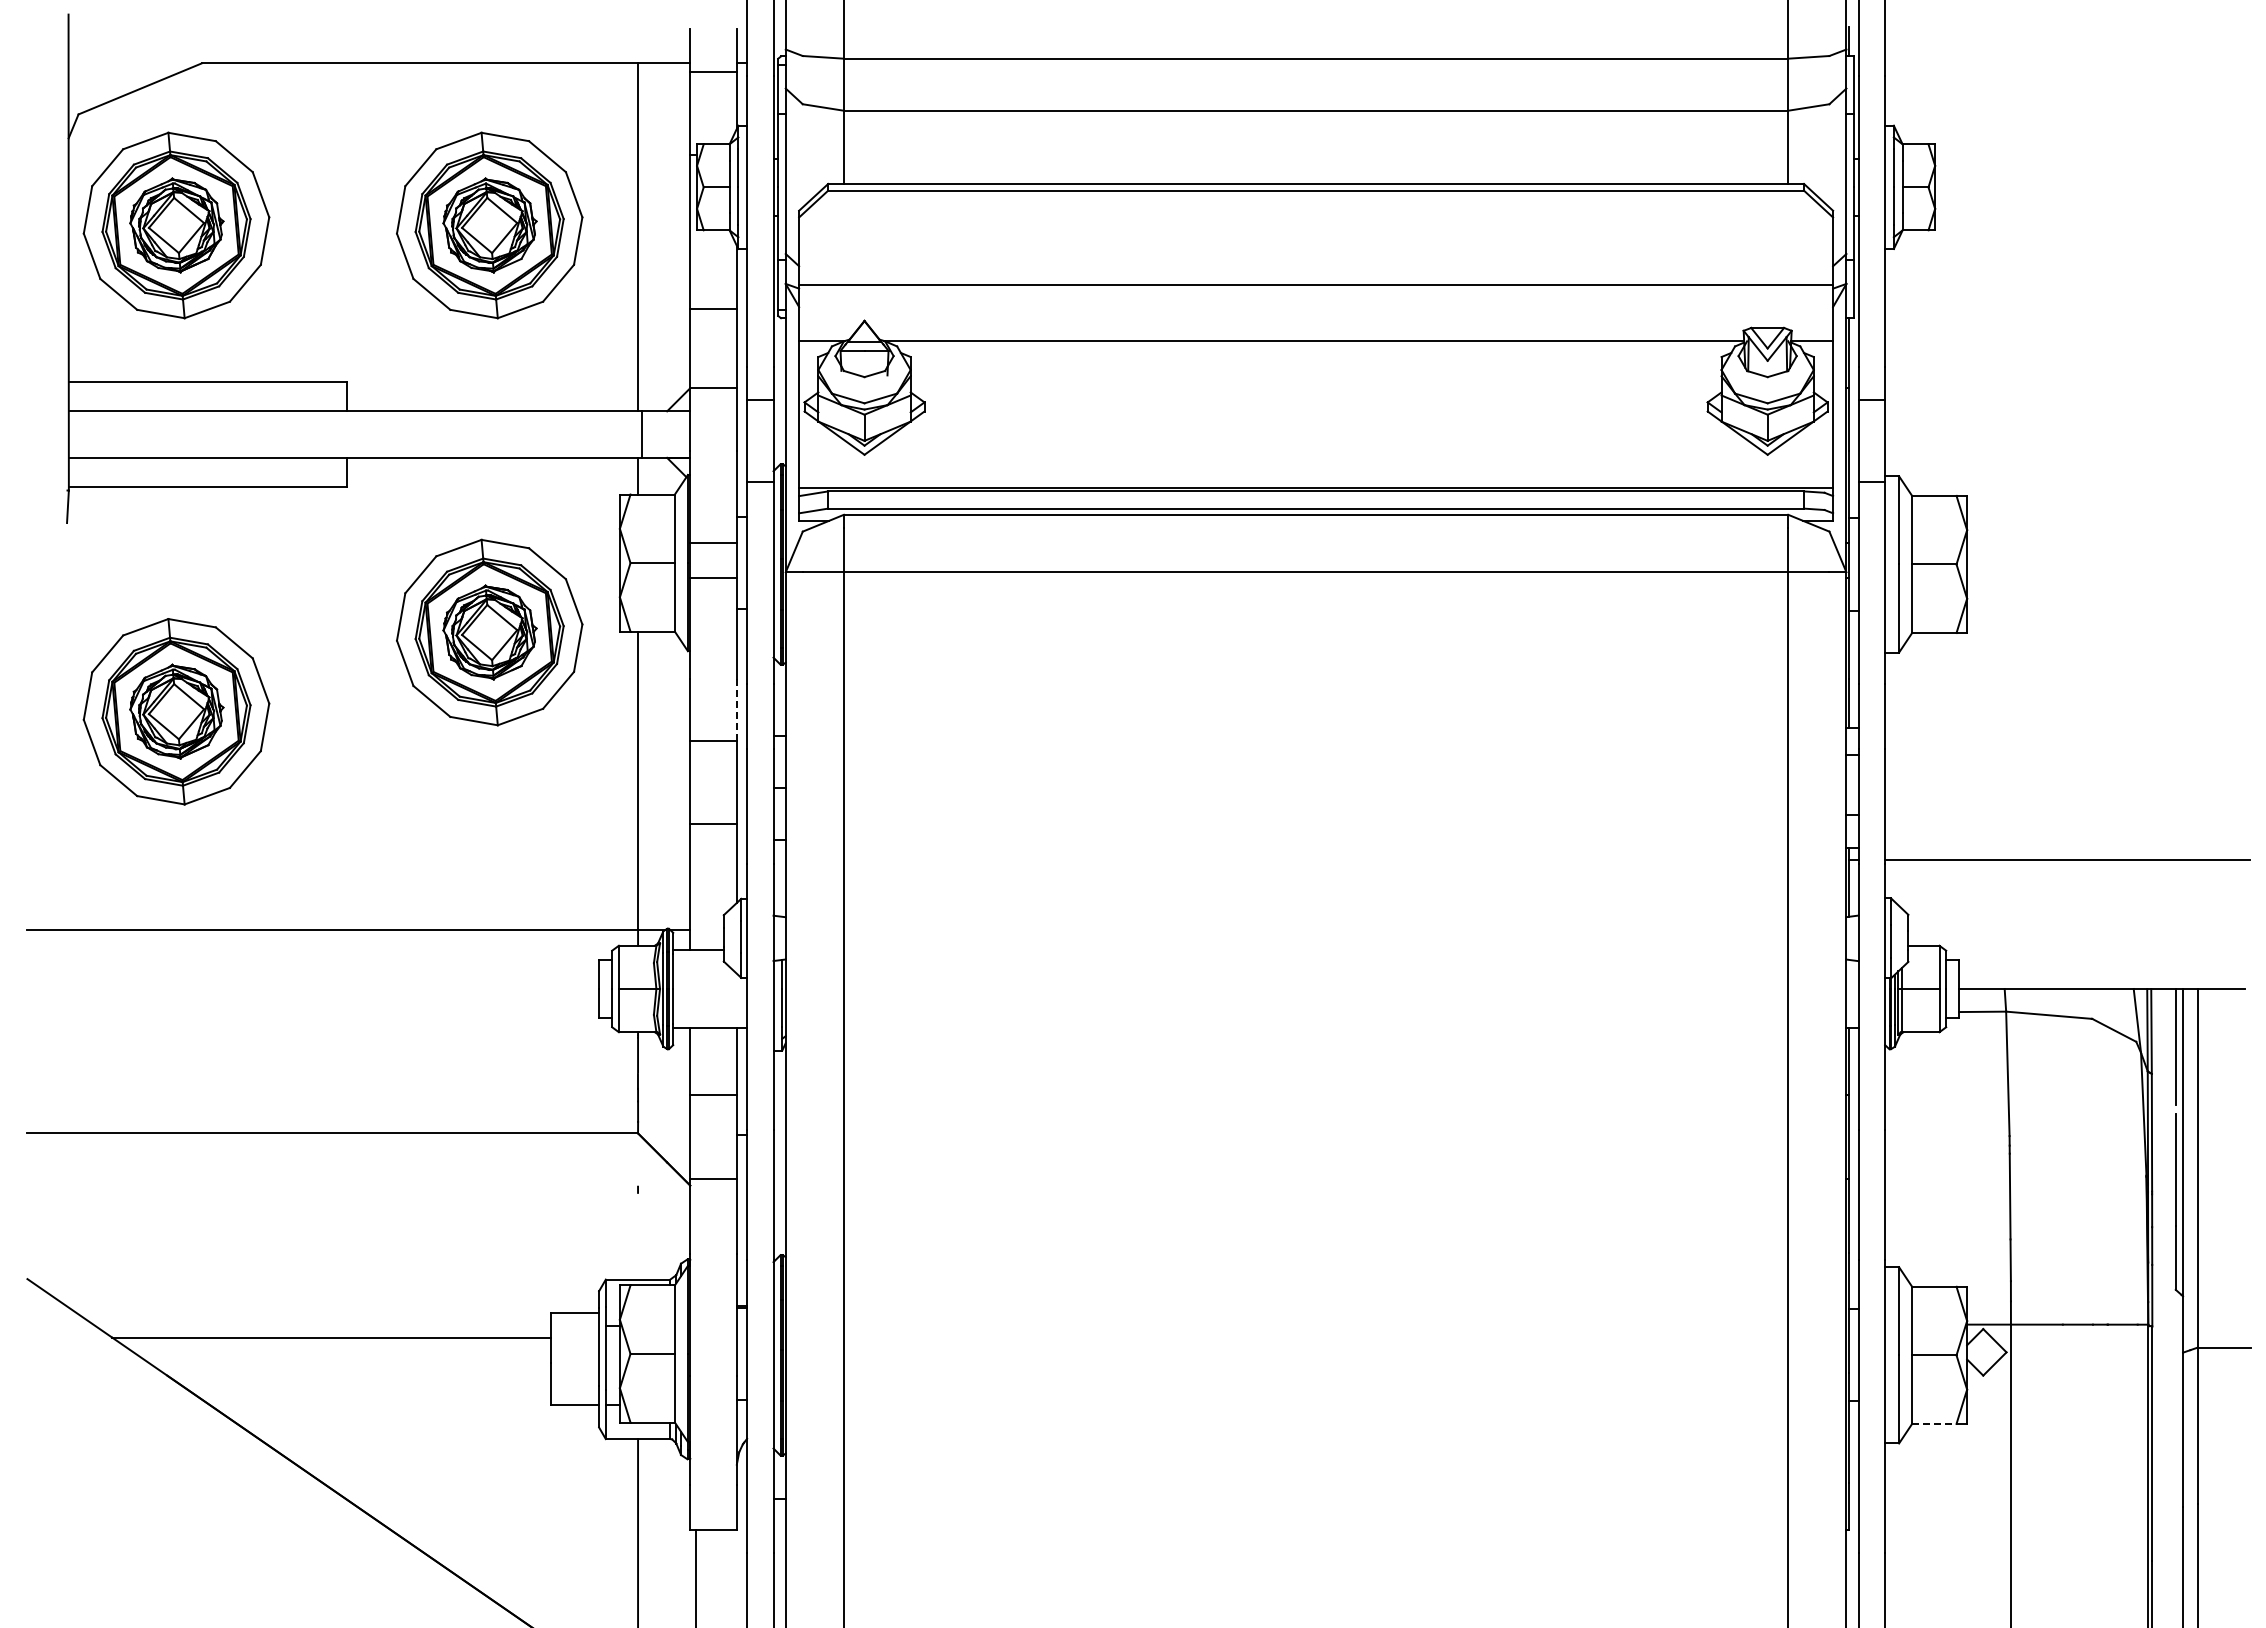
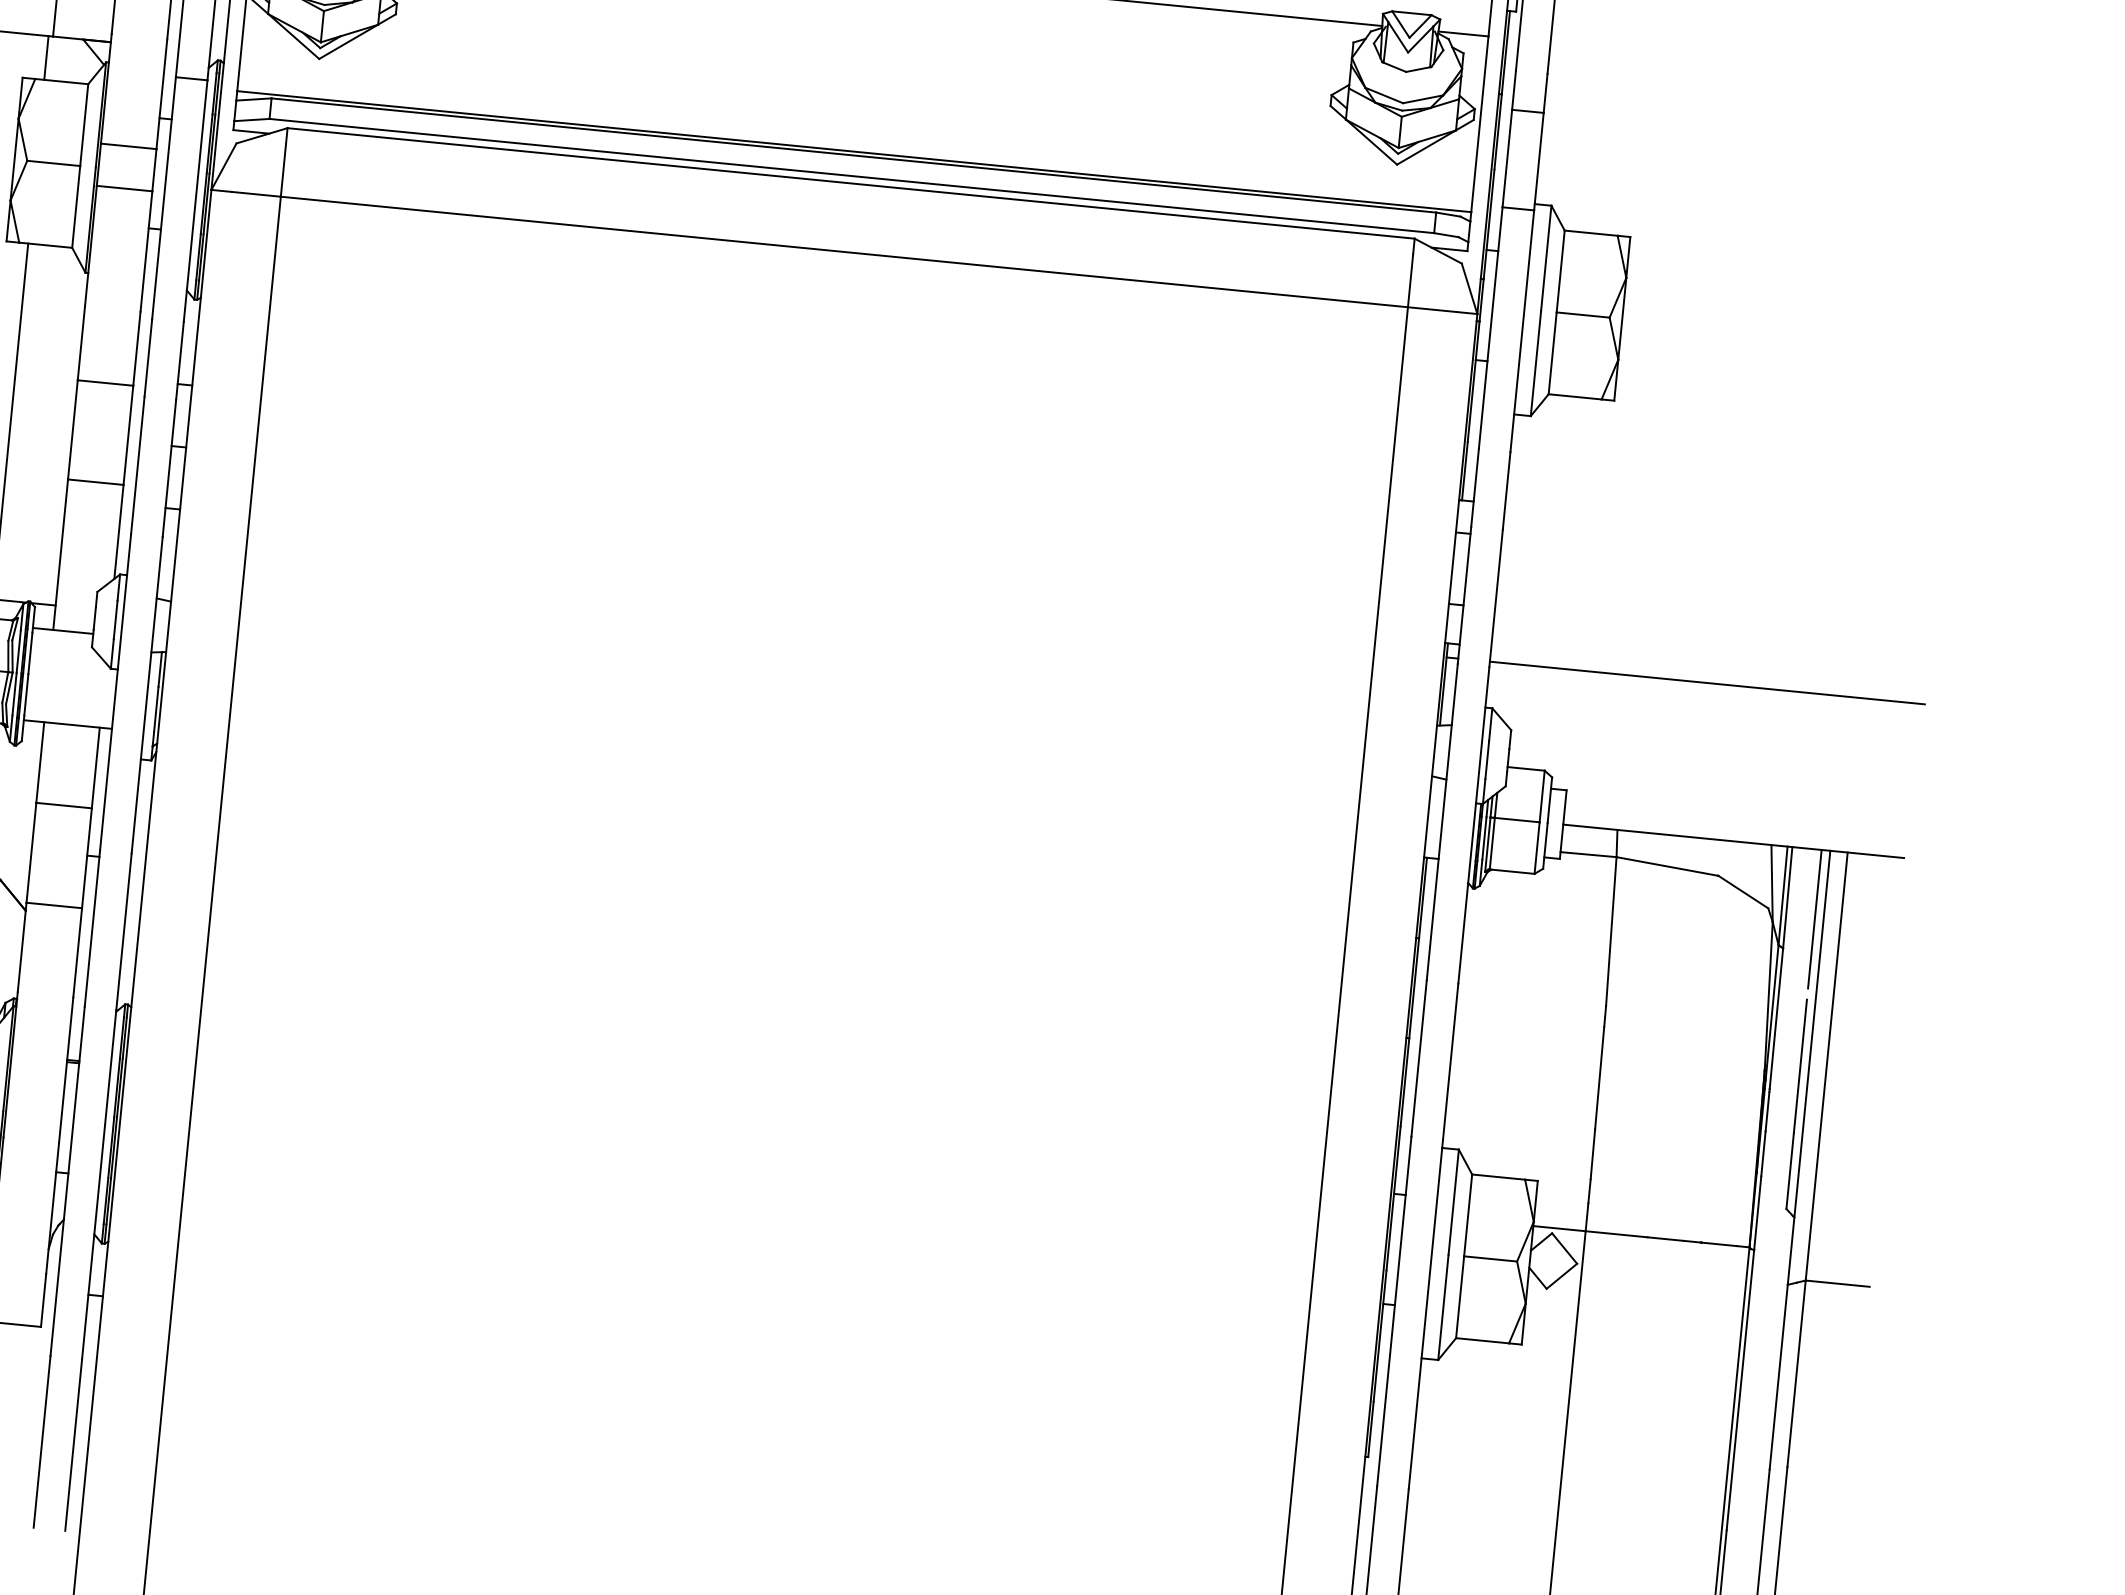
line: (736, 710) -> (136, 349), dashed -> solid
line: (1934, 1423) -> (1482, 1340), dashed -> solid

